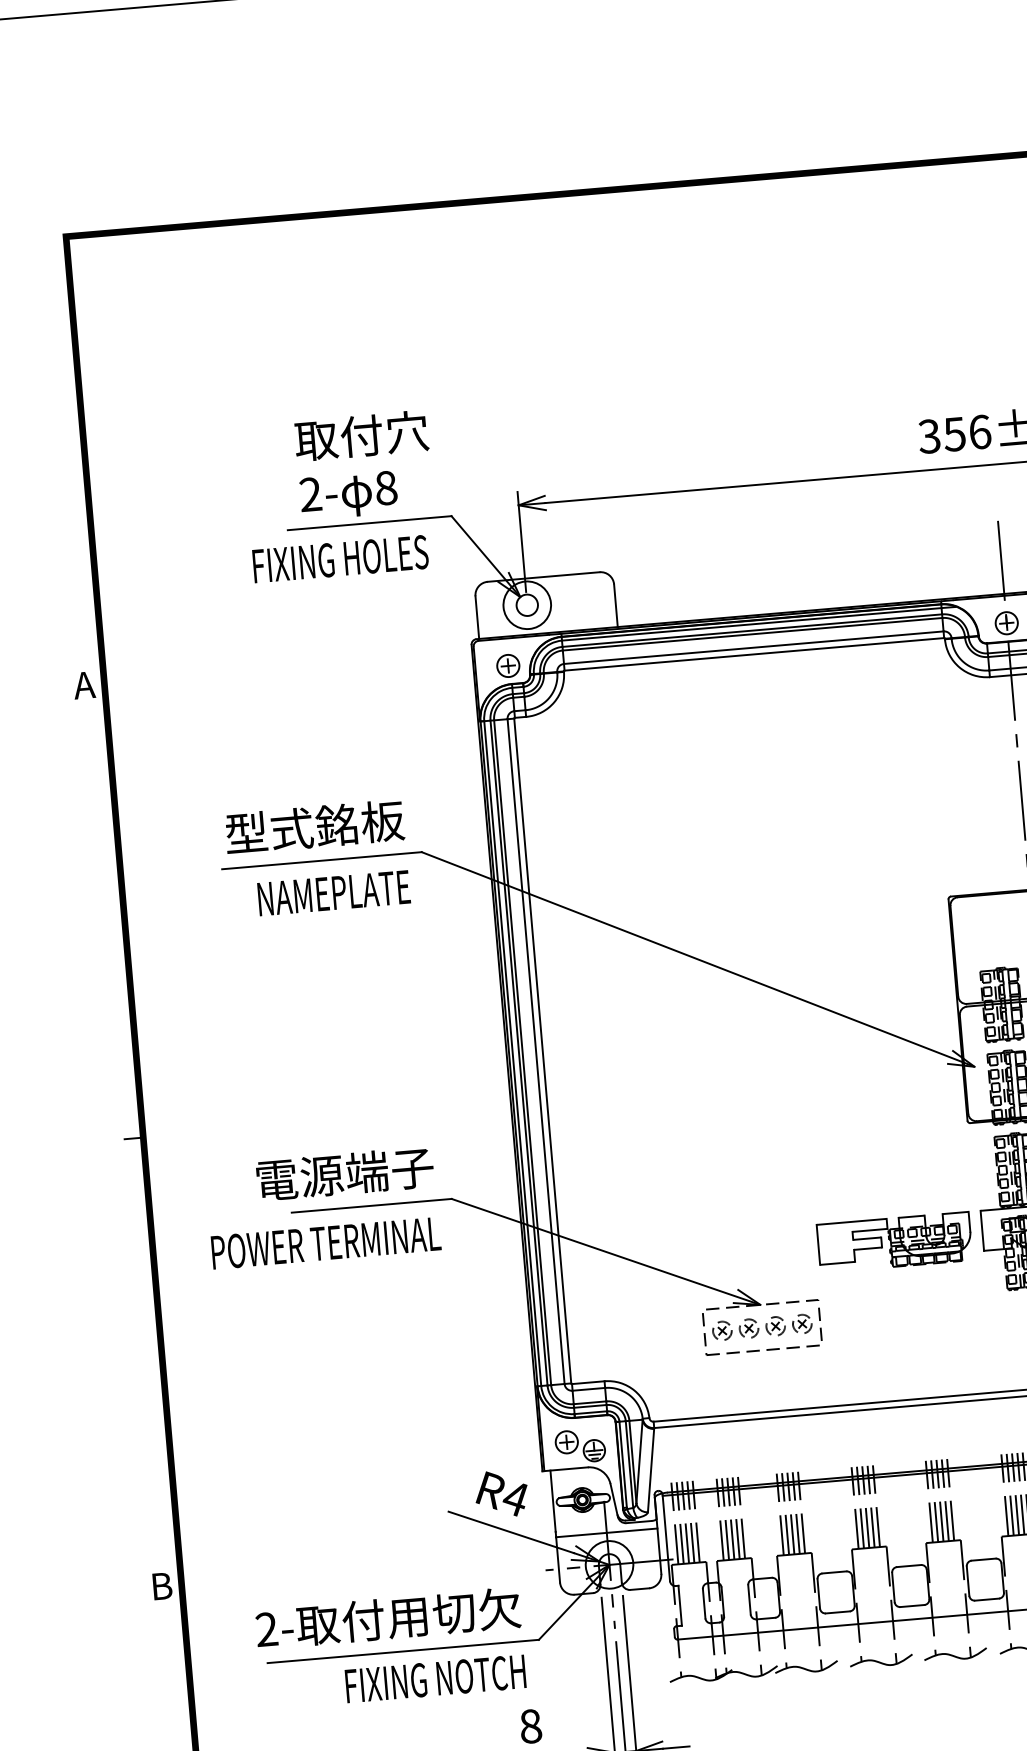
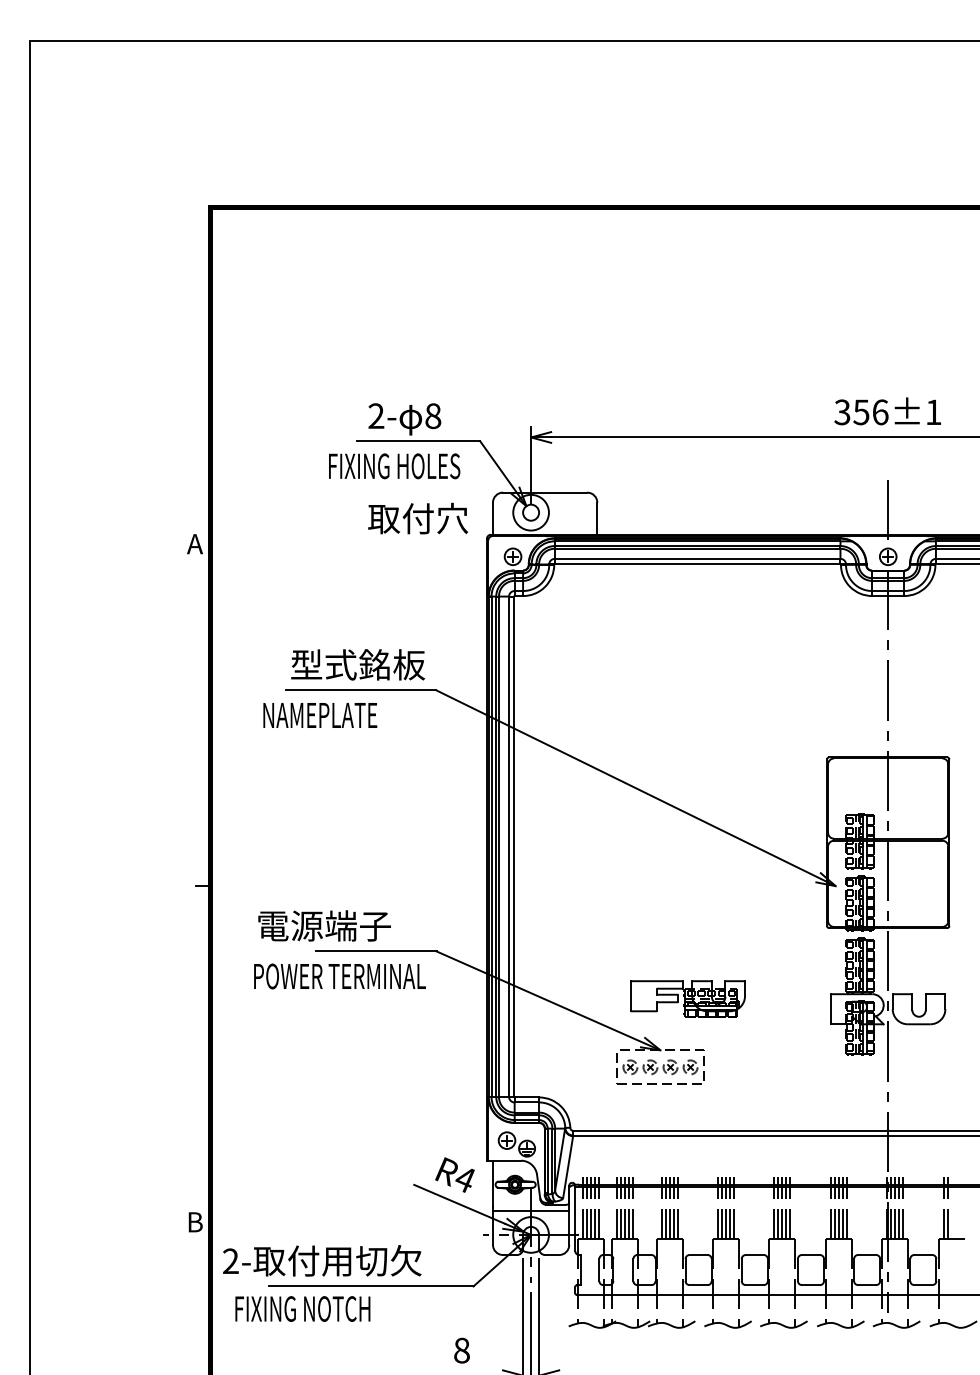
text: (360, 435) -> (417, 518), moved
text: (334, 893) -> (320, 715), moved
text: (344, 1173) -> (324, 925), moved
part: (894, 1241) -> (687, 998), moved
text: (388, 1618) -> (322, 1260), moved
text: (435, 1678) -> (302, 1308), moved

